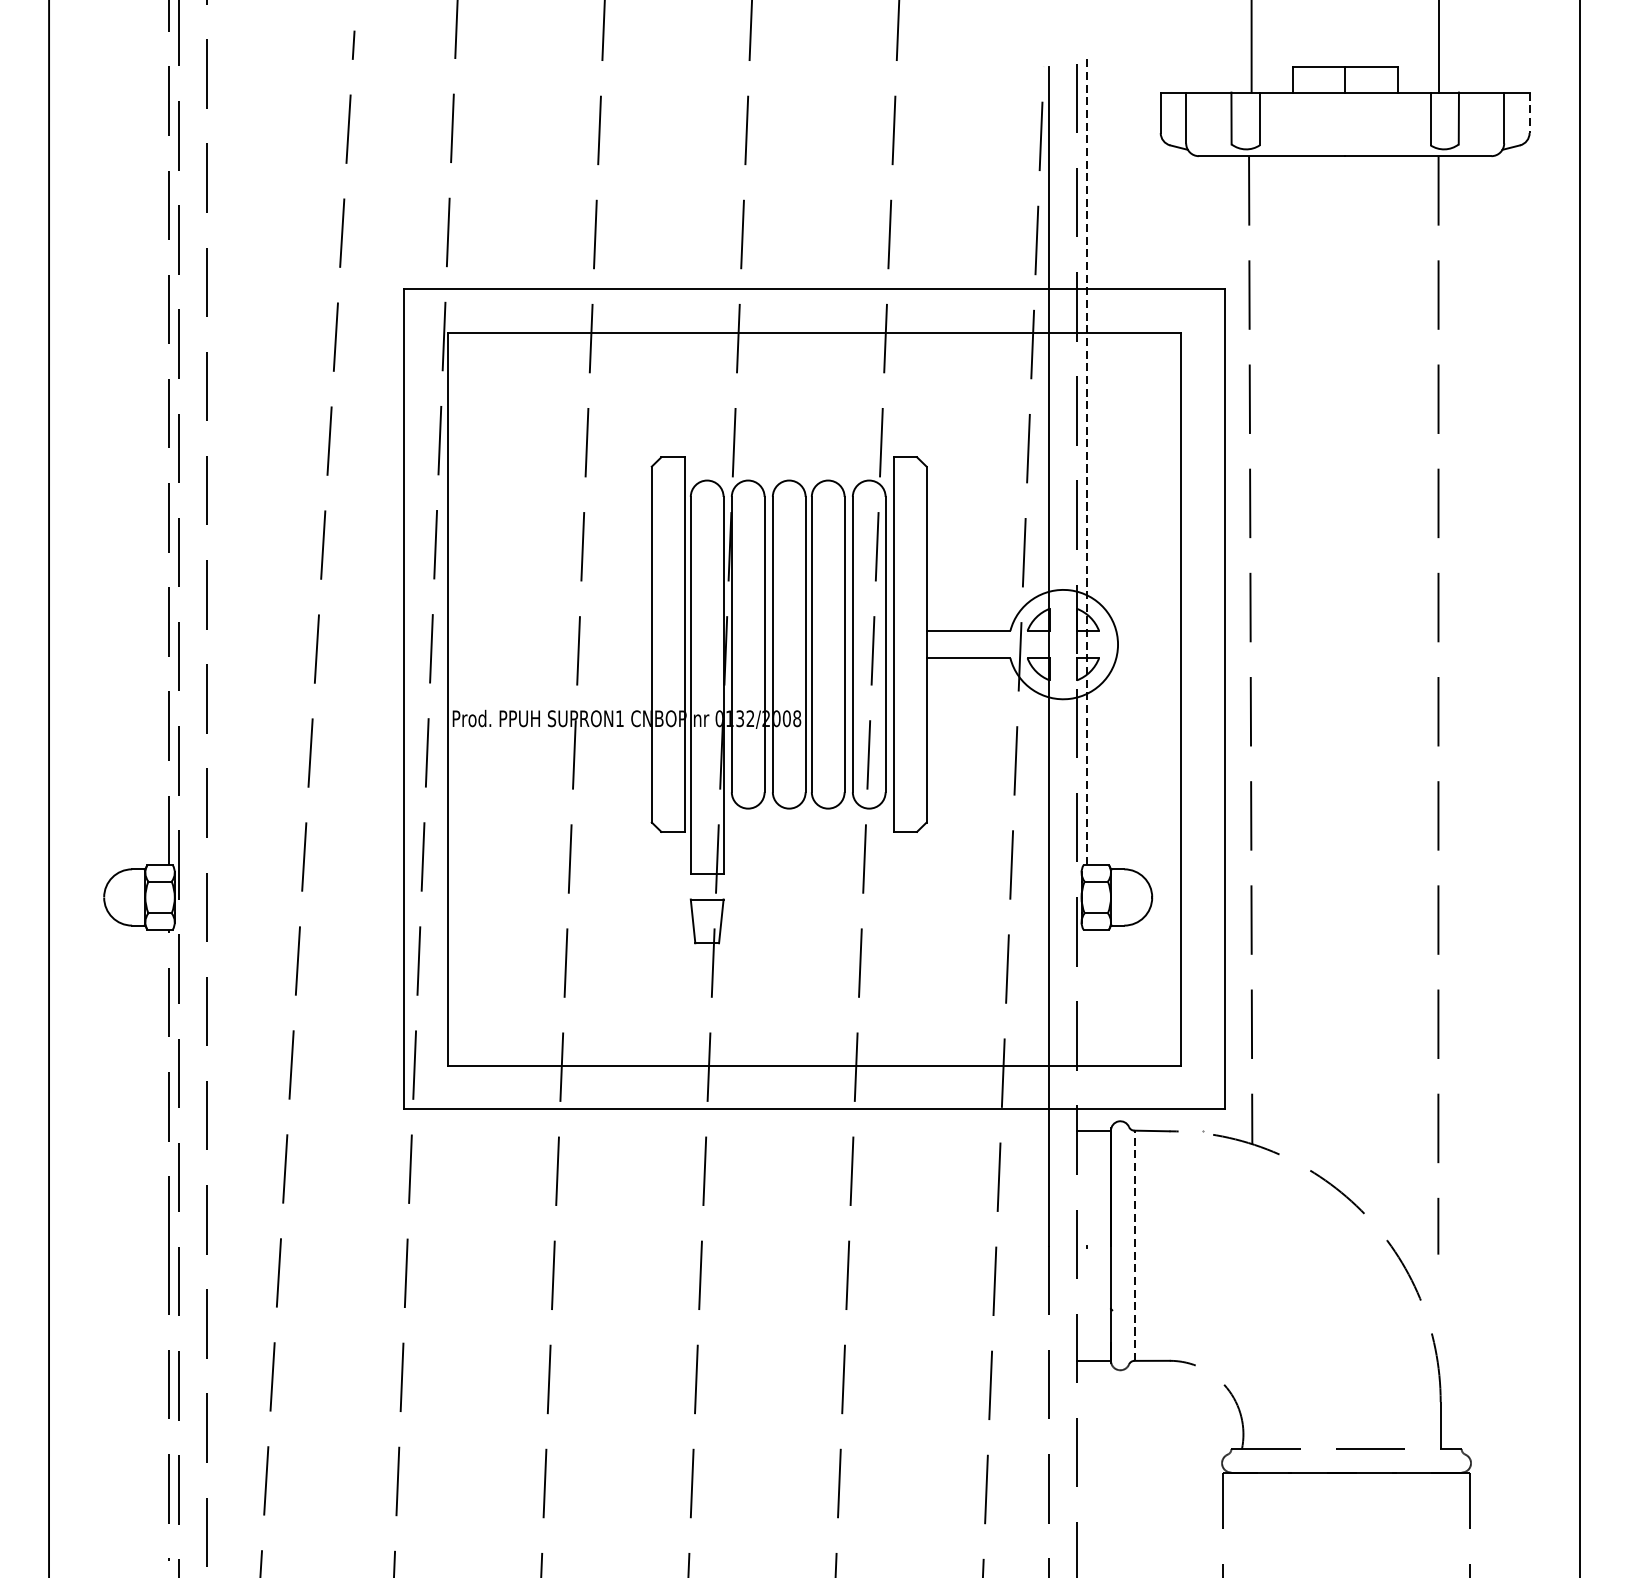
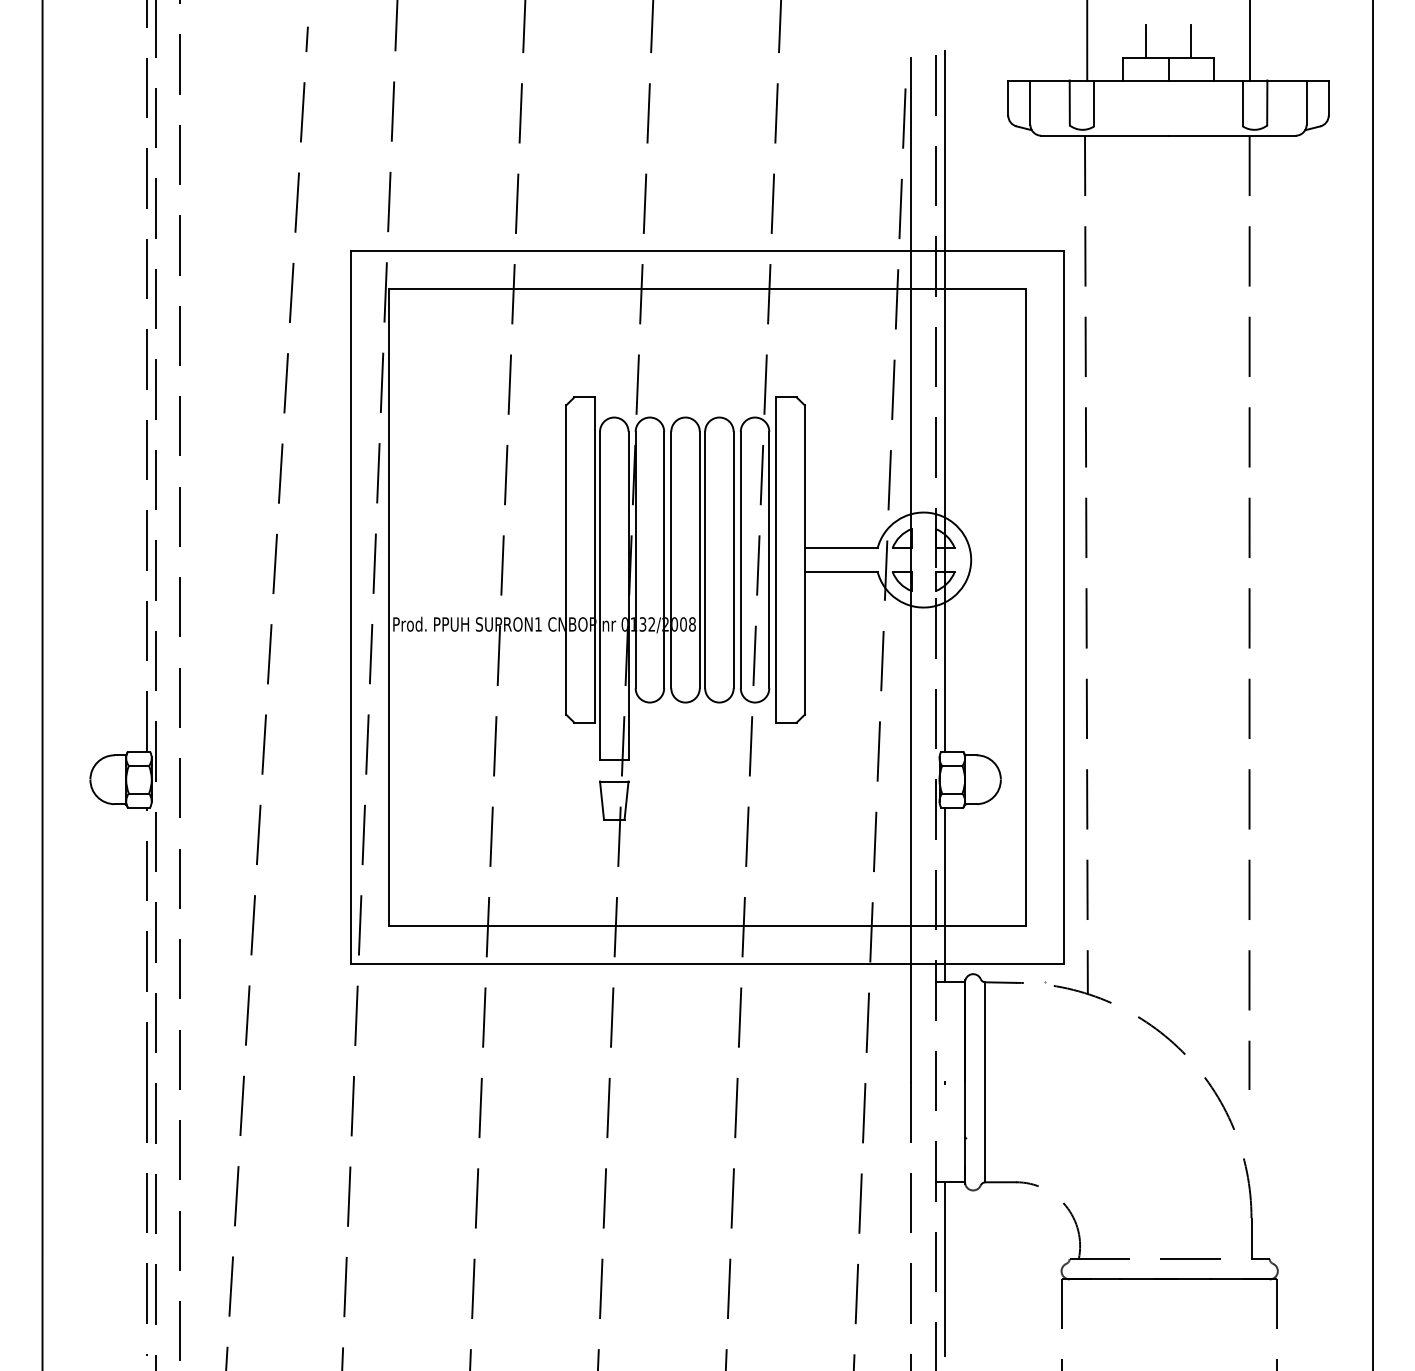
line: (1319, 47) -> (1146, 41), added
line: (1370, 47) -> (1190, 41), added
line: (1529, 113) -> (1328, 98), dashed -> solid
line: (1087, 460) -> (944, 400), dashed -> solid
line: (1087, 1029) -> (944, 894), added
line: (1134, 1245) -> (985, 1082), dashed -> solid
line: (1087, 1460) -> (944, 1268), added

